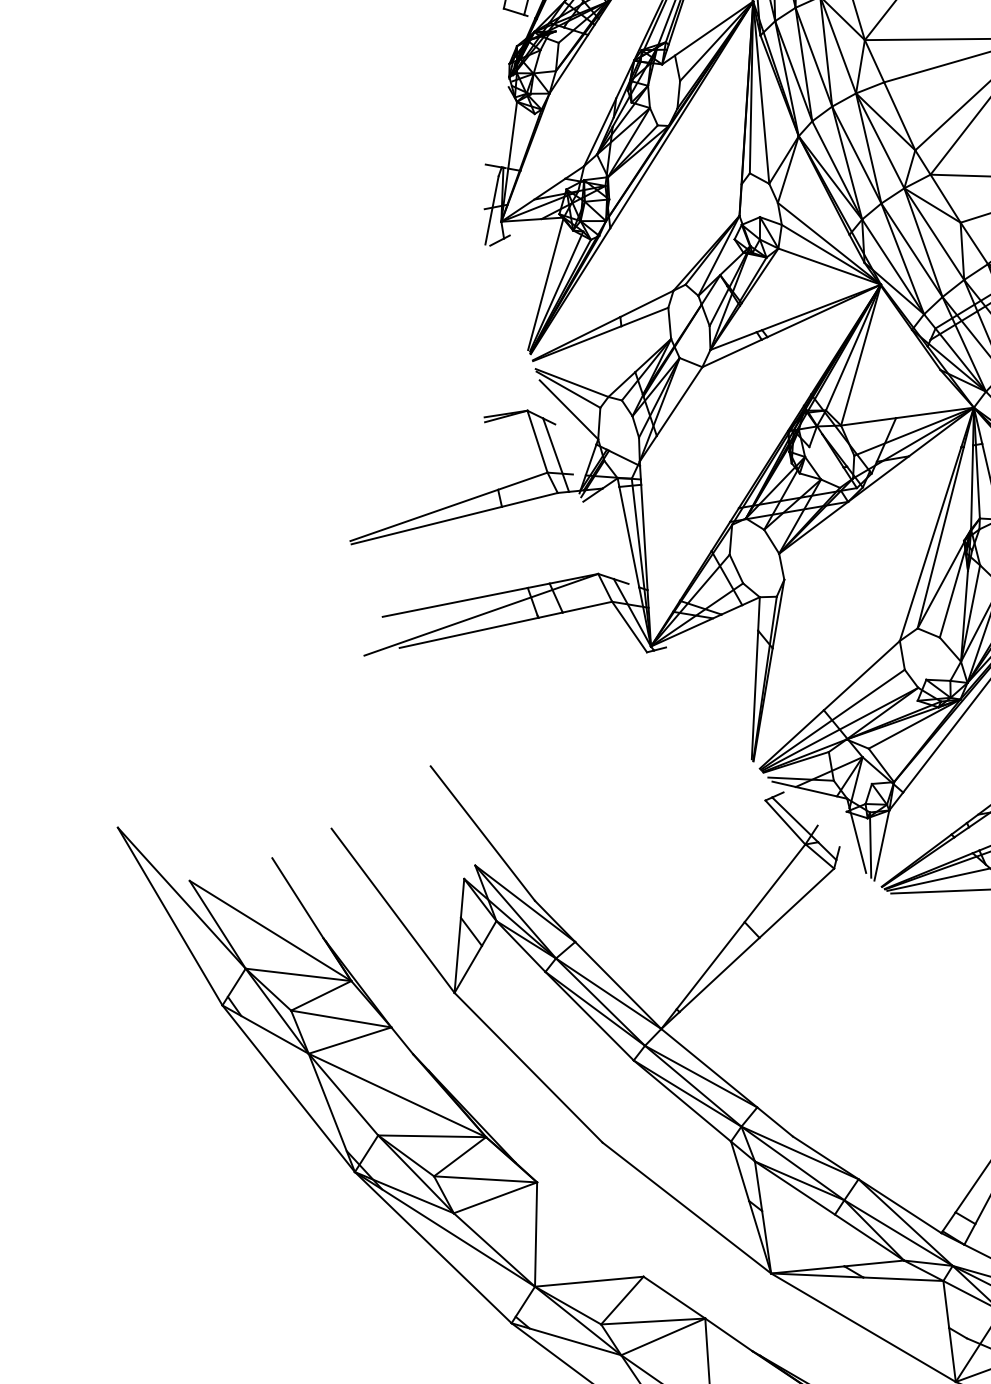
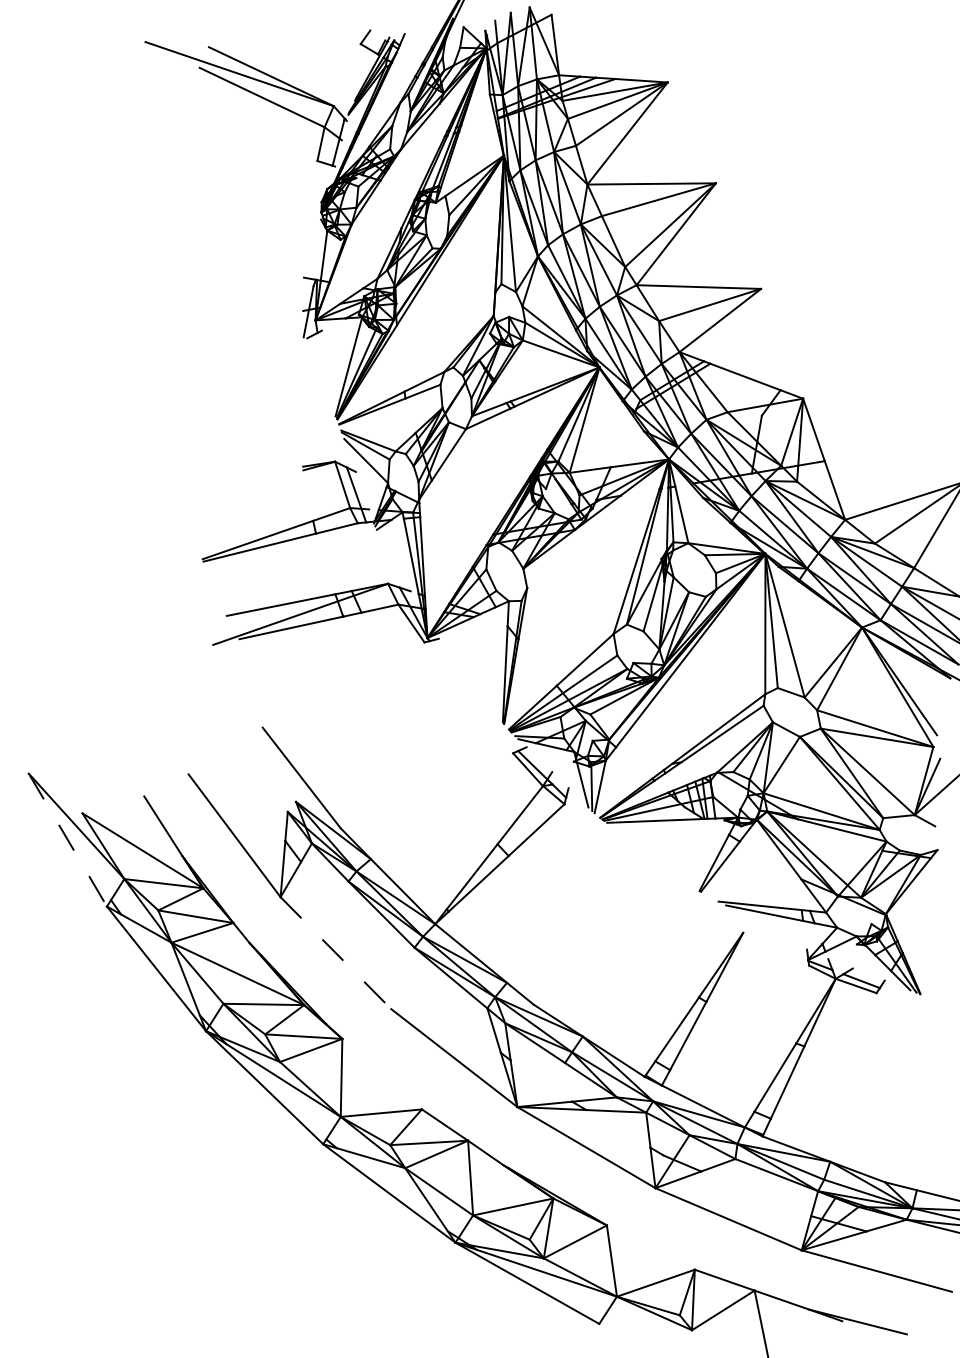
line: (170, 917) -> (68, 840), solid -> dashed
line: (527, 1068) -> (335, 953), solid -> dashed

